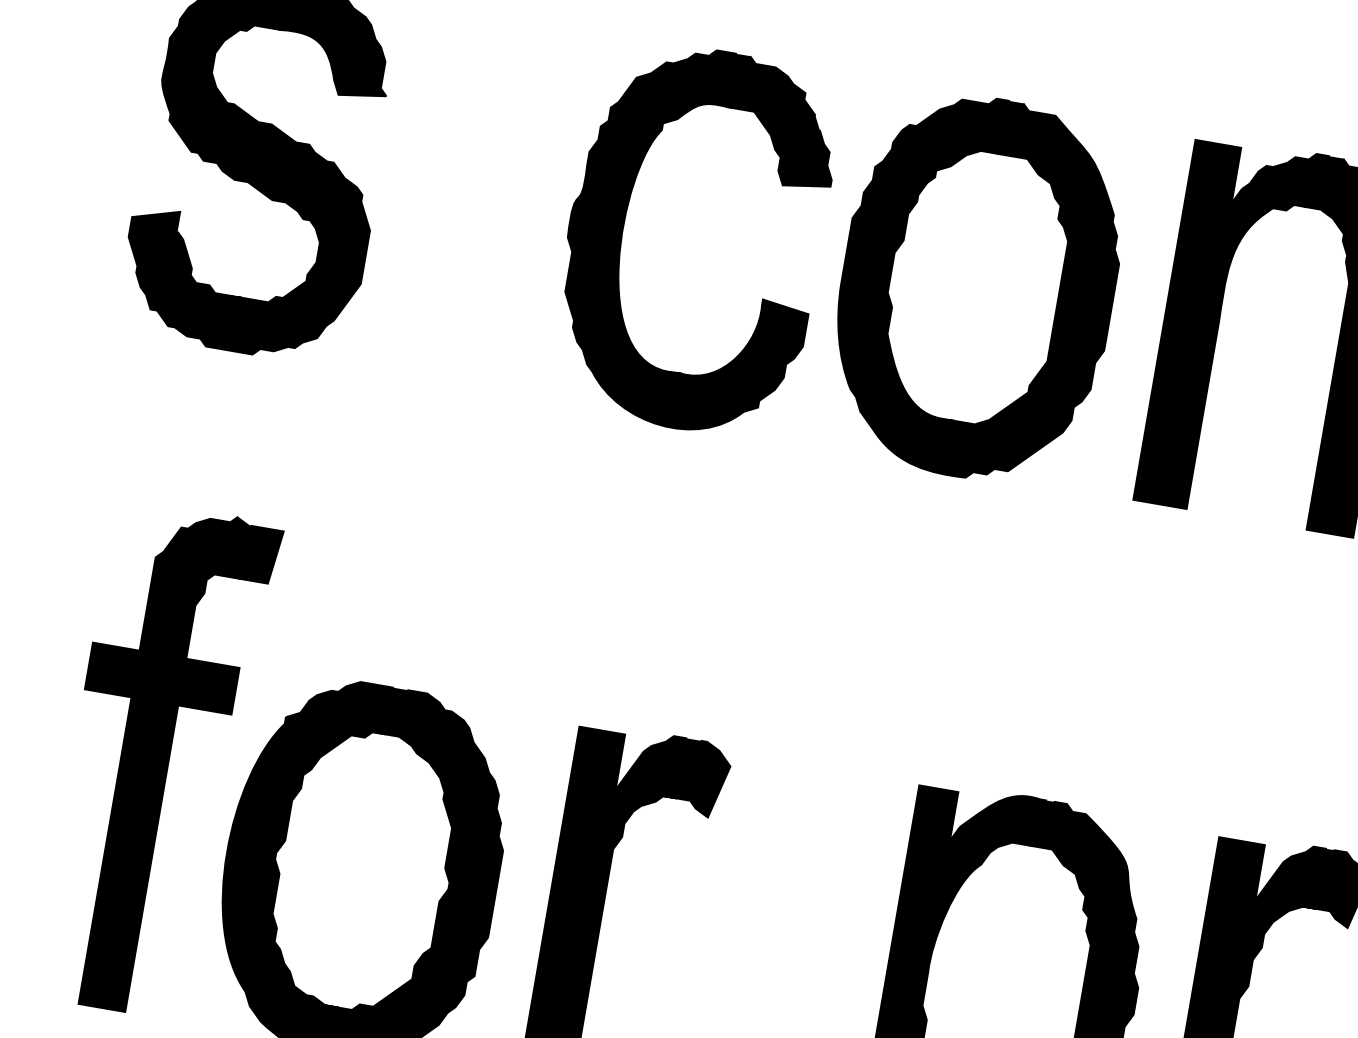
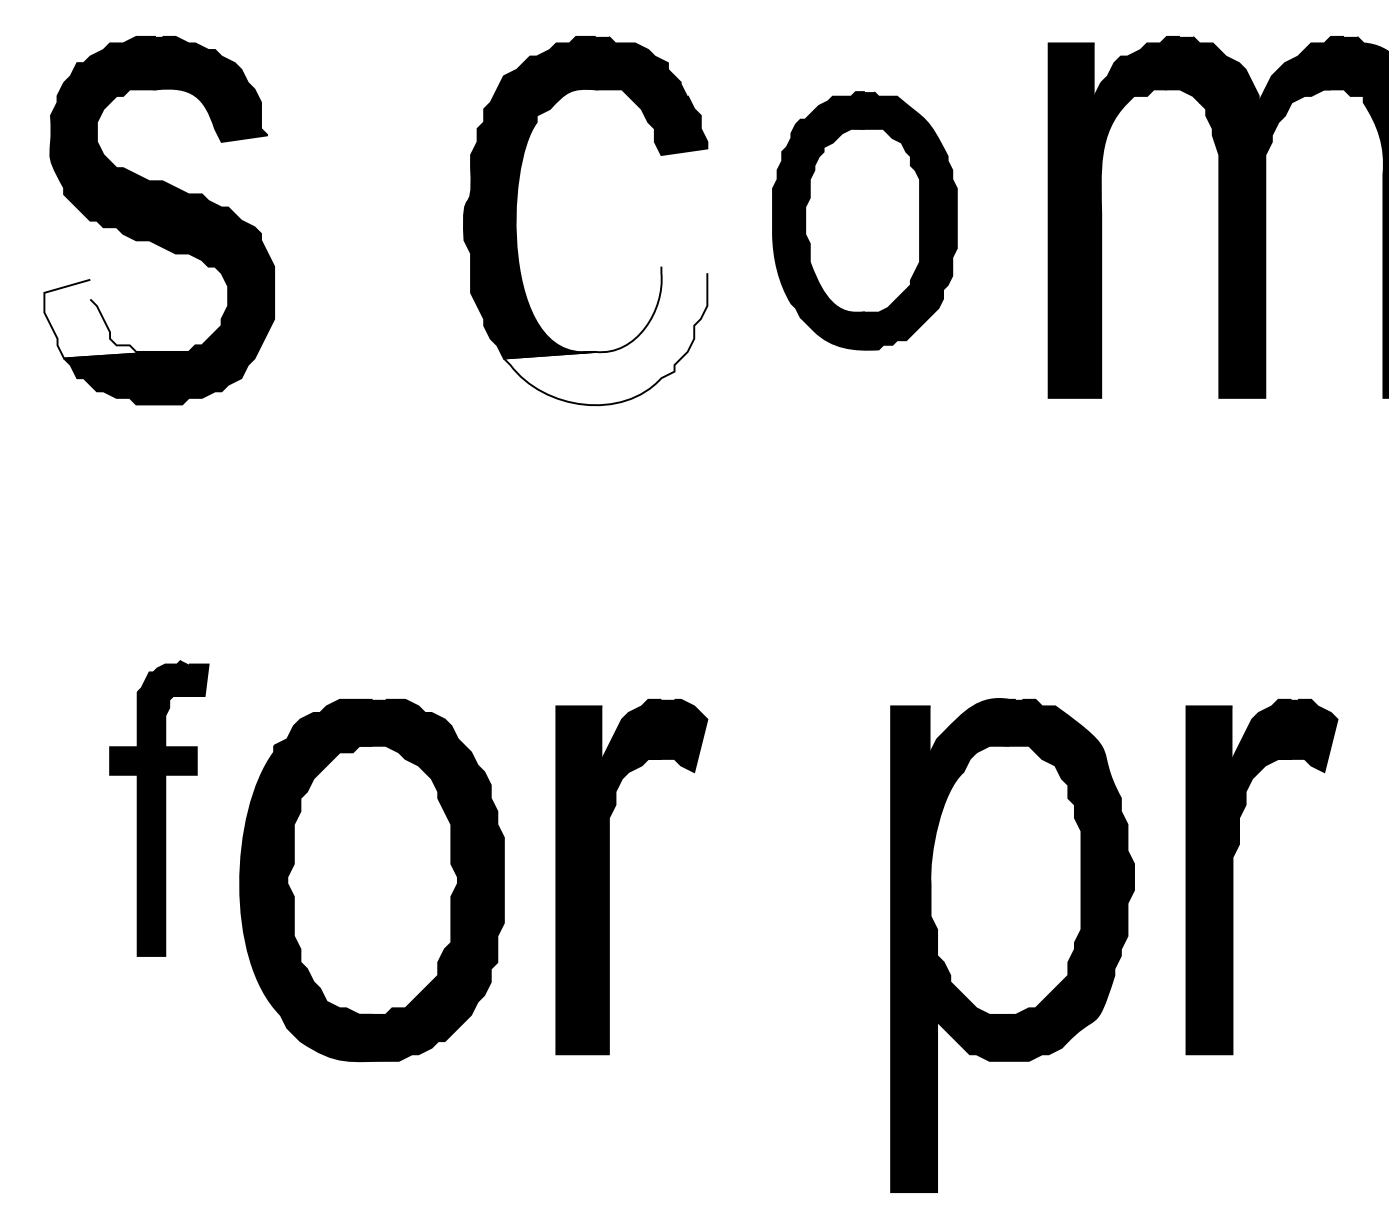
fill: (187, 253) -> (103, 318), removed
part: (977, 287) -> (864, 220), size x0.7
fill: (694, 358) -> (605, 335), removed
part: (158, 760) -> (159, 808), size x0.6

